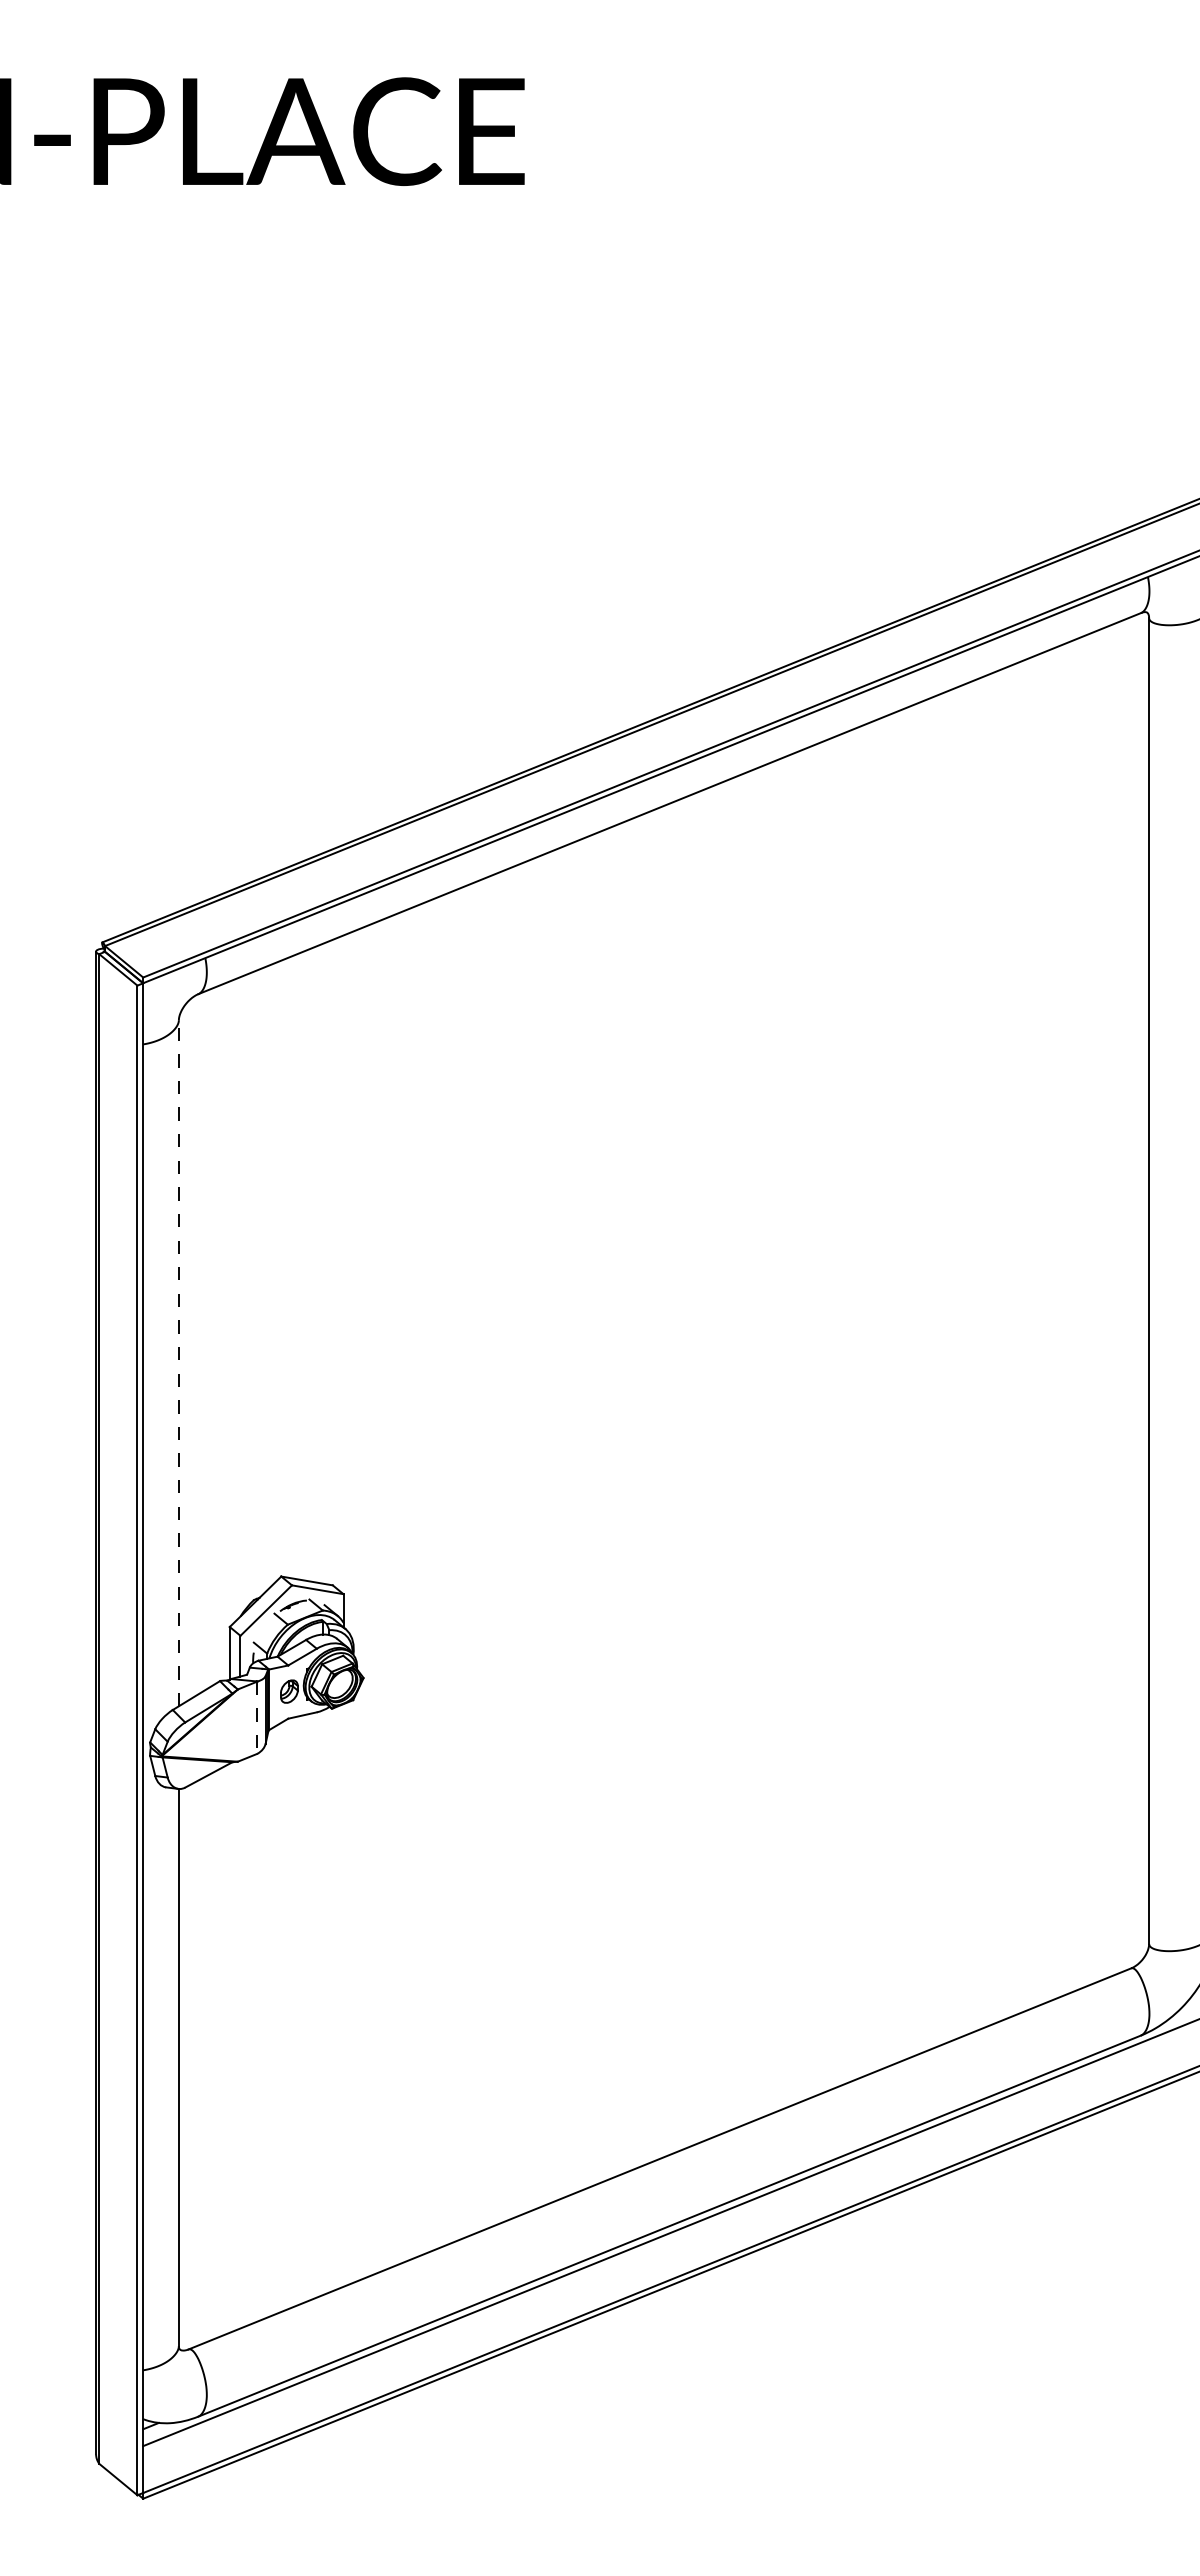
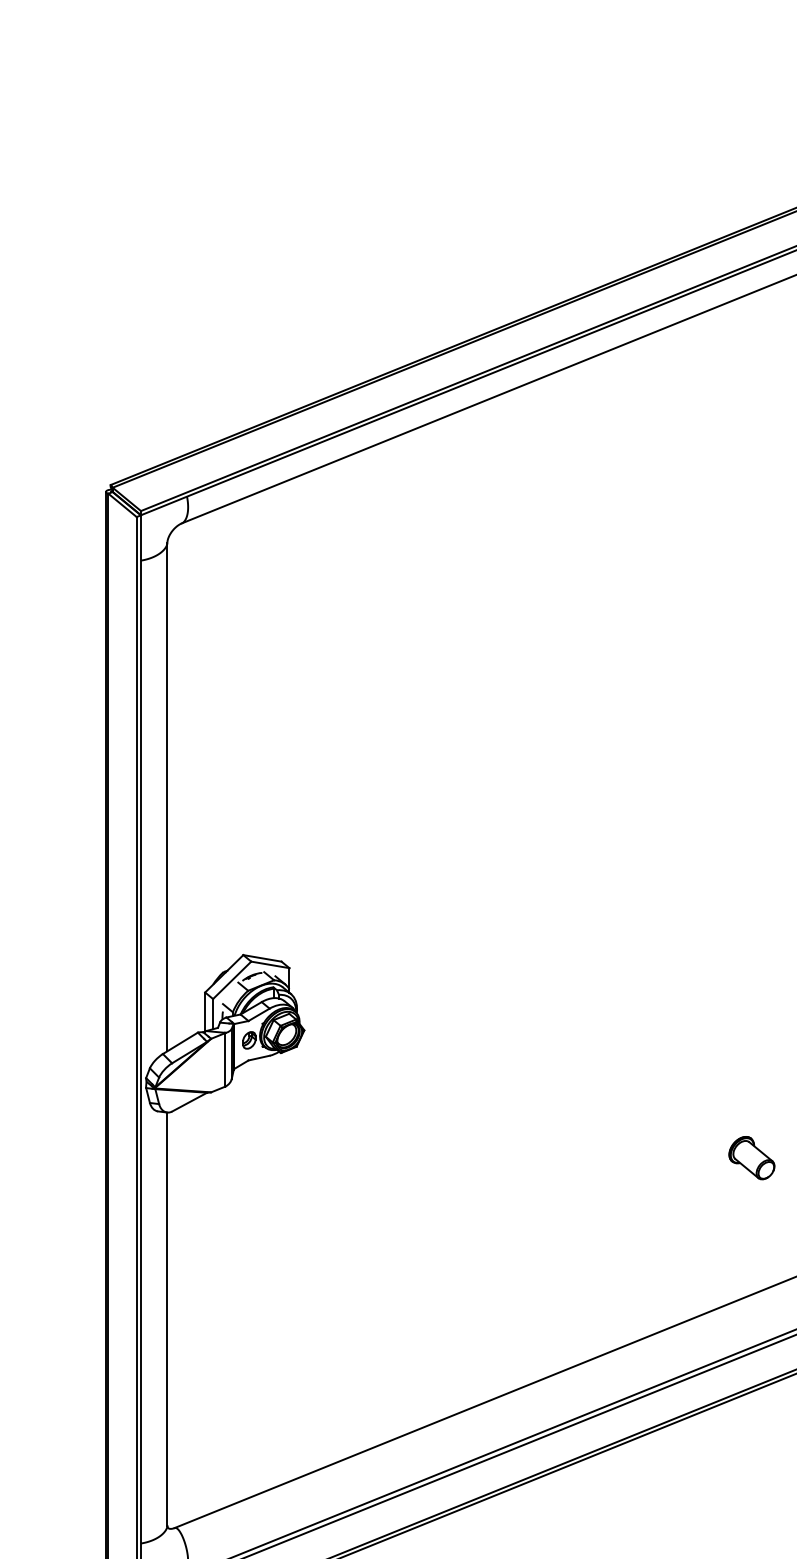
line: (178, 1362) -> (167, 796), dashed -> solid
line: (256, 1718) -> (224, 1060), dashed -> solid
part: (967, 1849) -> (752, 1157), added

